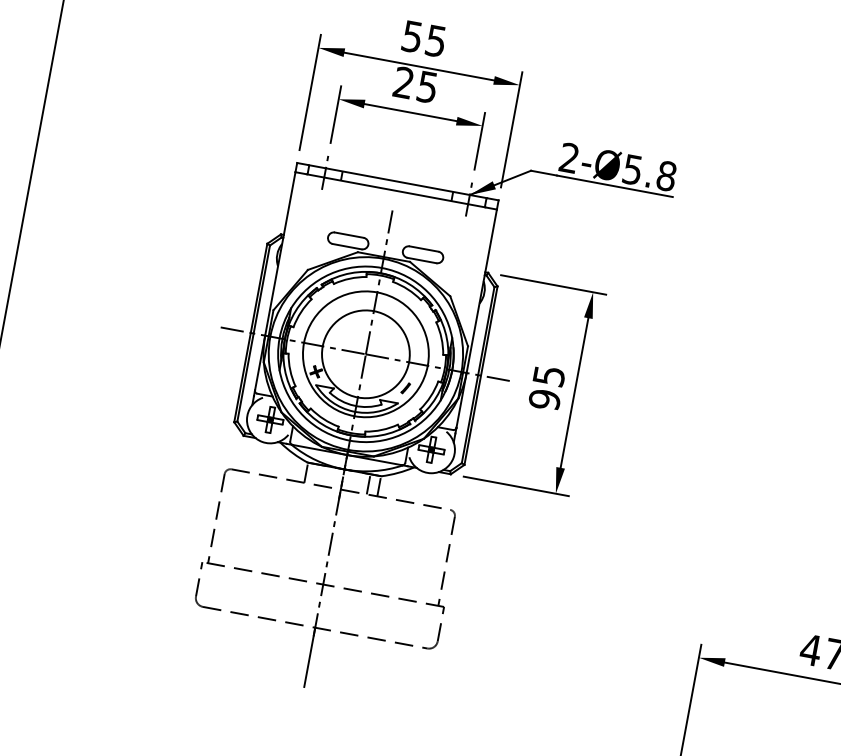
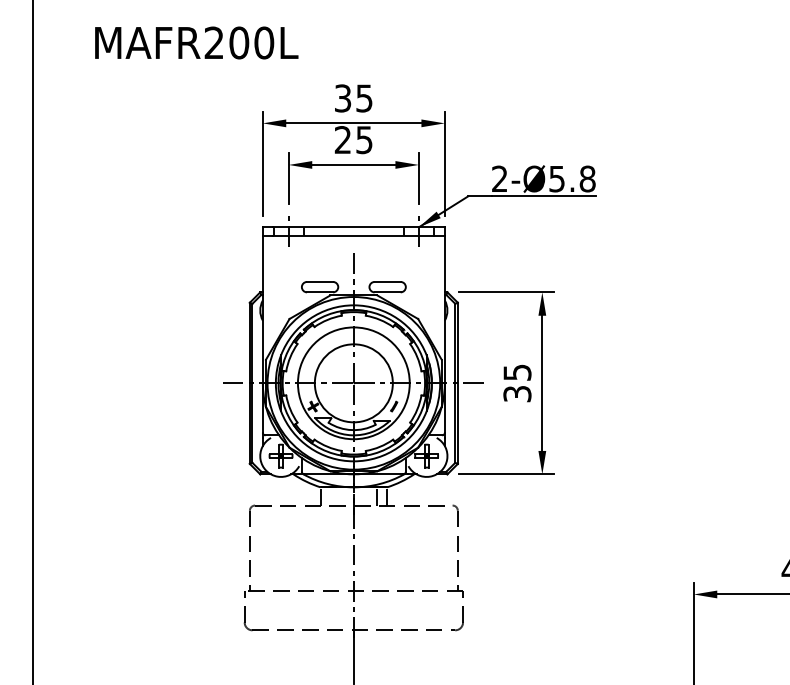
text: (413, 35) -> (343, 97), 55 -> 35
text: (544, 399) -> (517, 393), 95 -> 35

